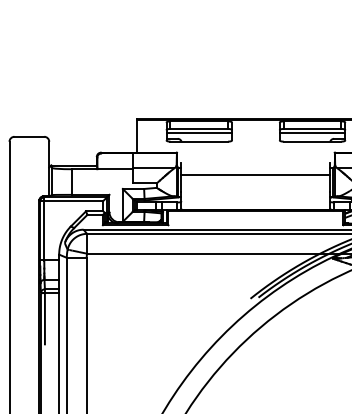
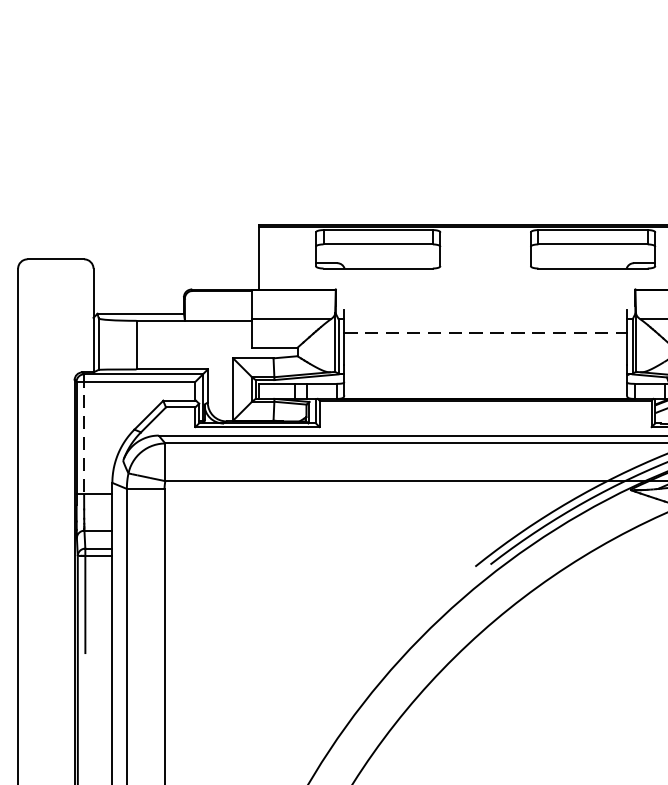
line: (199, 132) -> (378, 251), removed
line: (312, 132) -> (592, 251), removed
line: (255, 175) -> (484, 332), solid -> dashed
line: (44, 229) -> (84, 435), solid -> dashed

